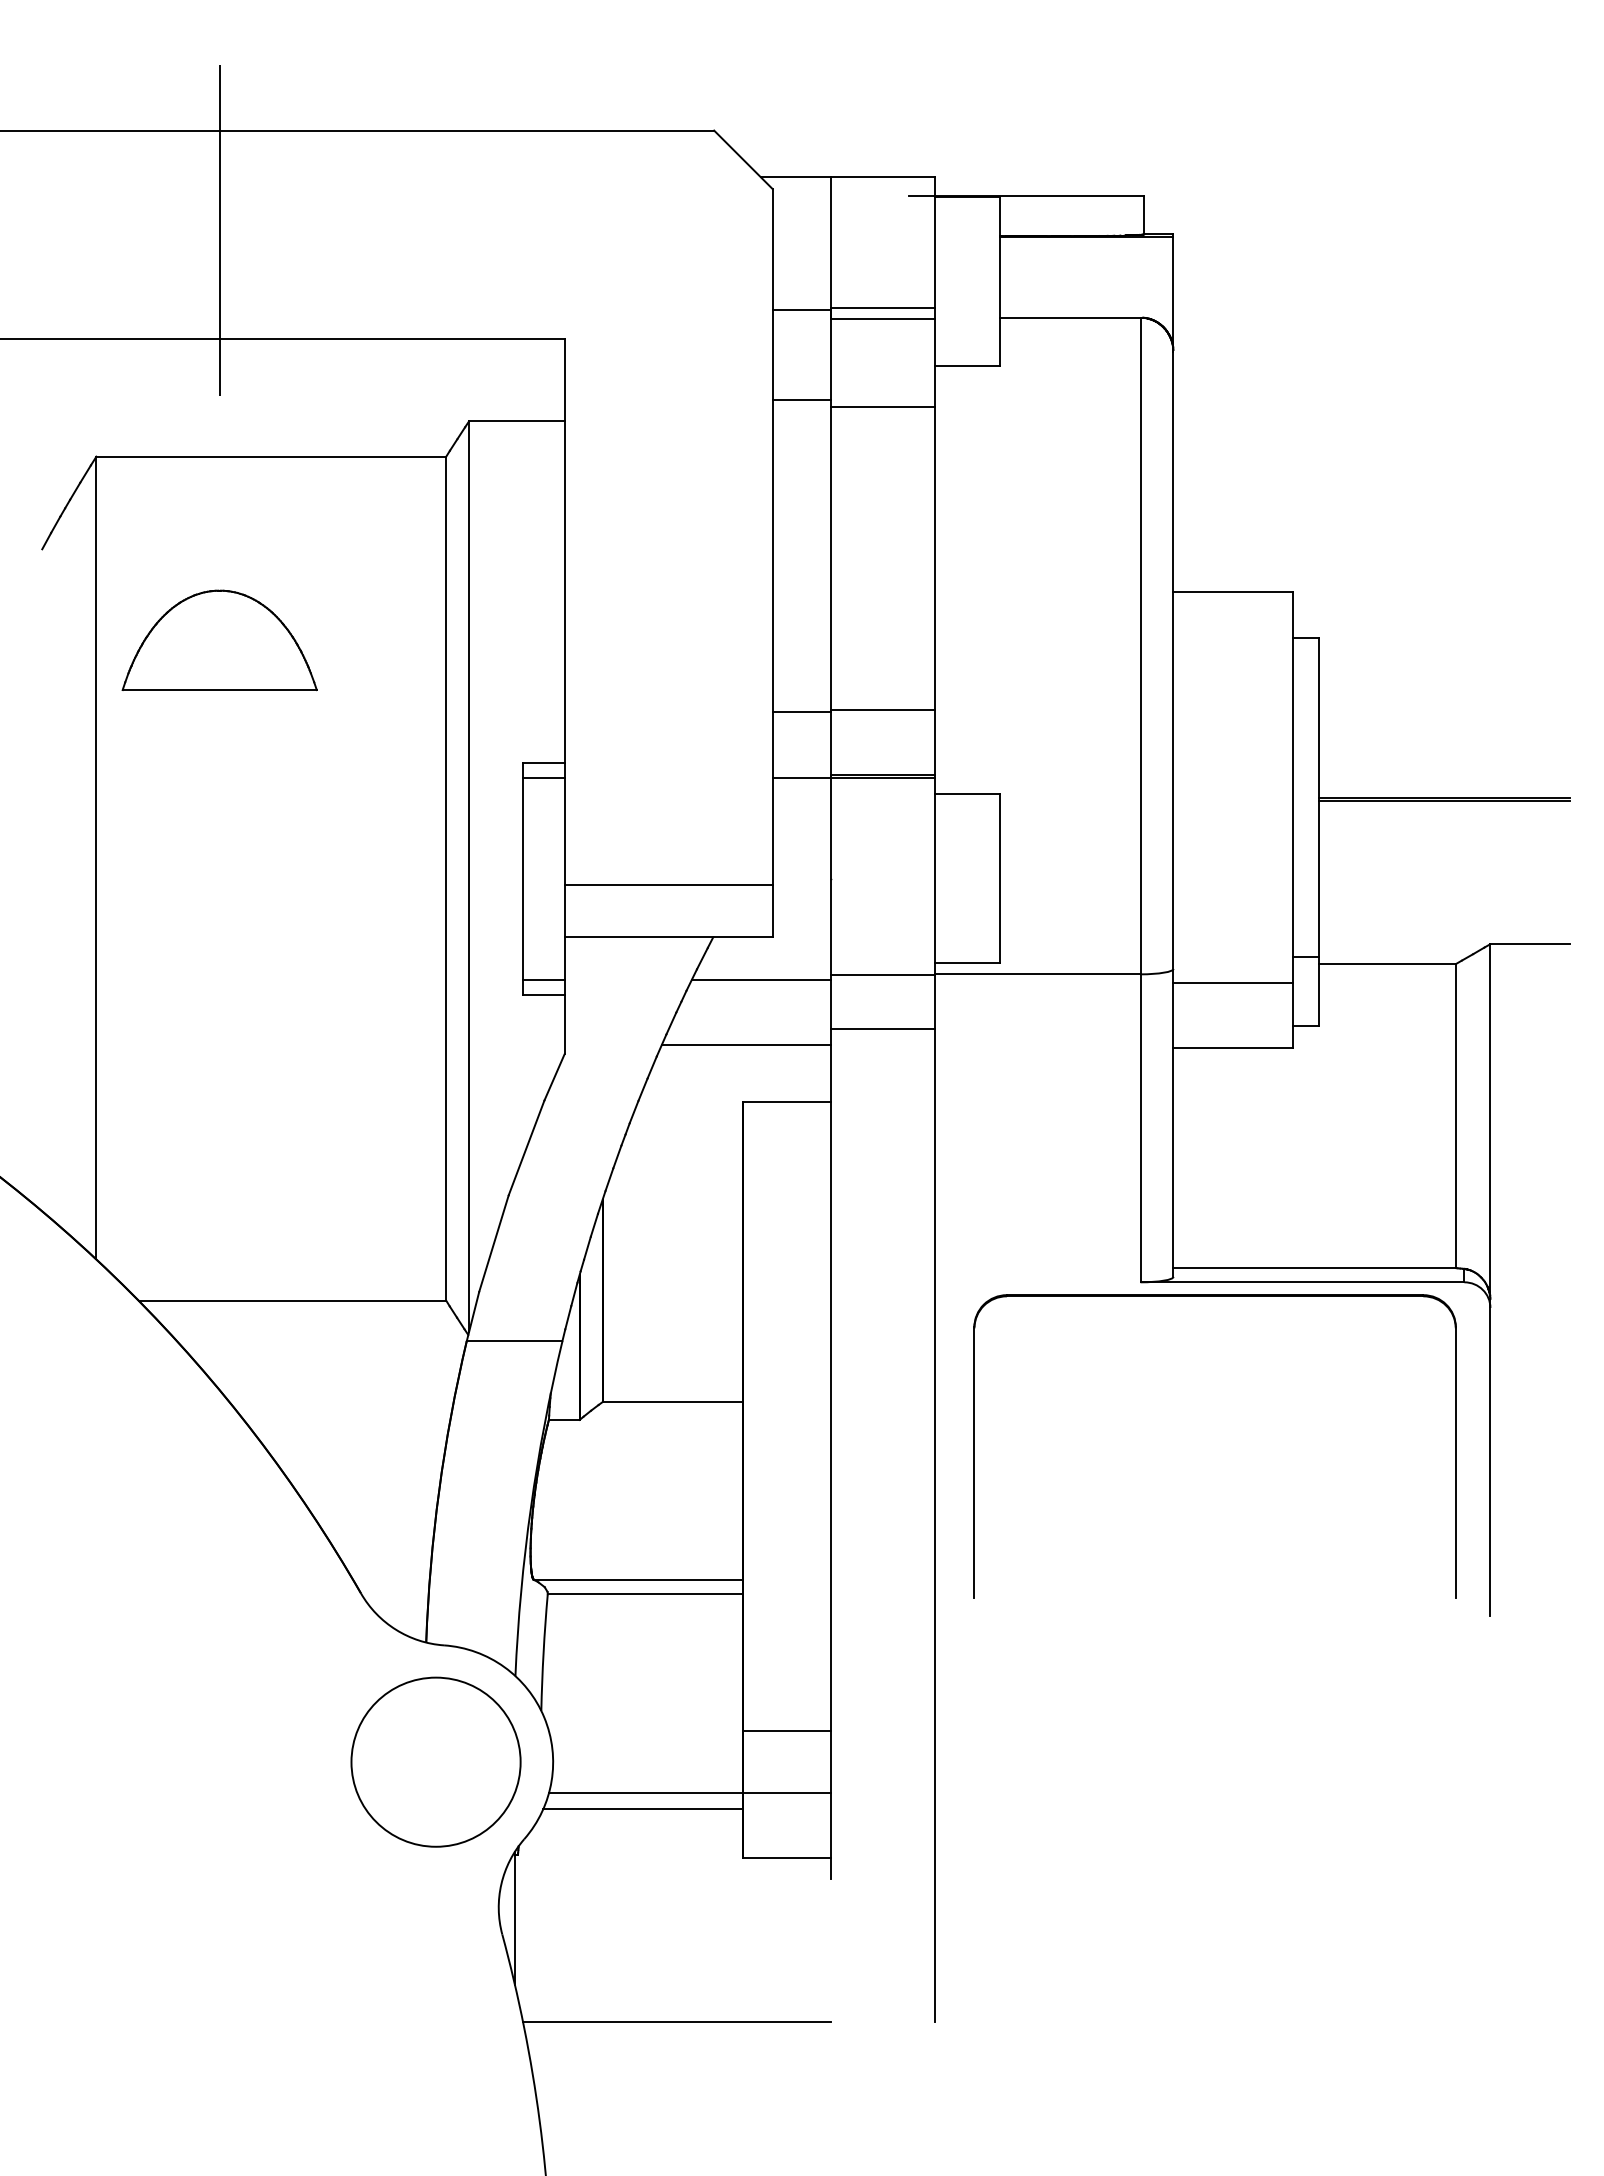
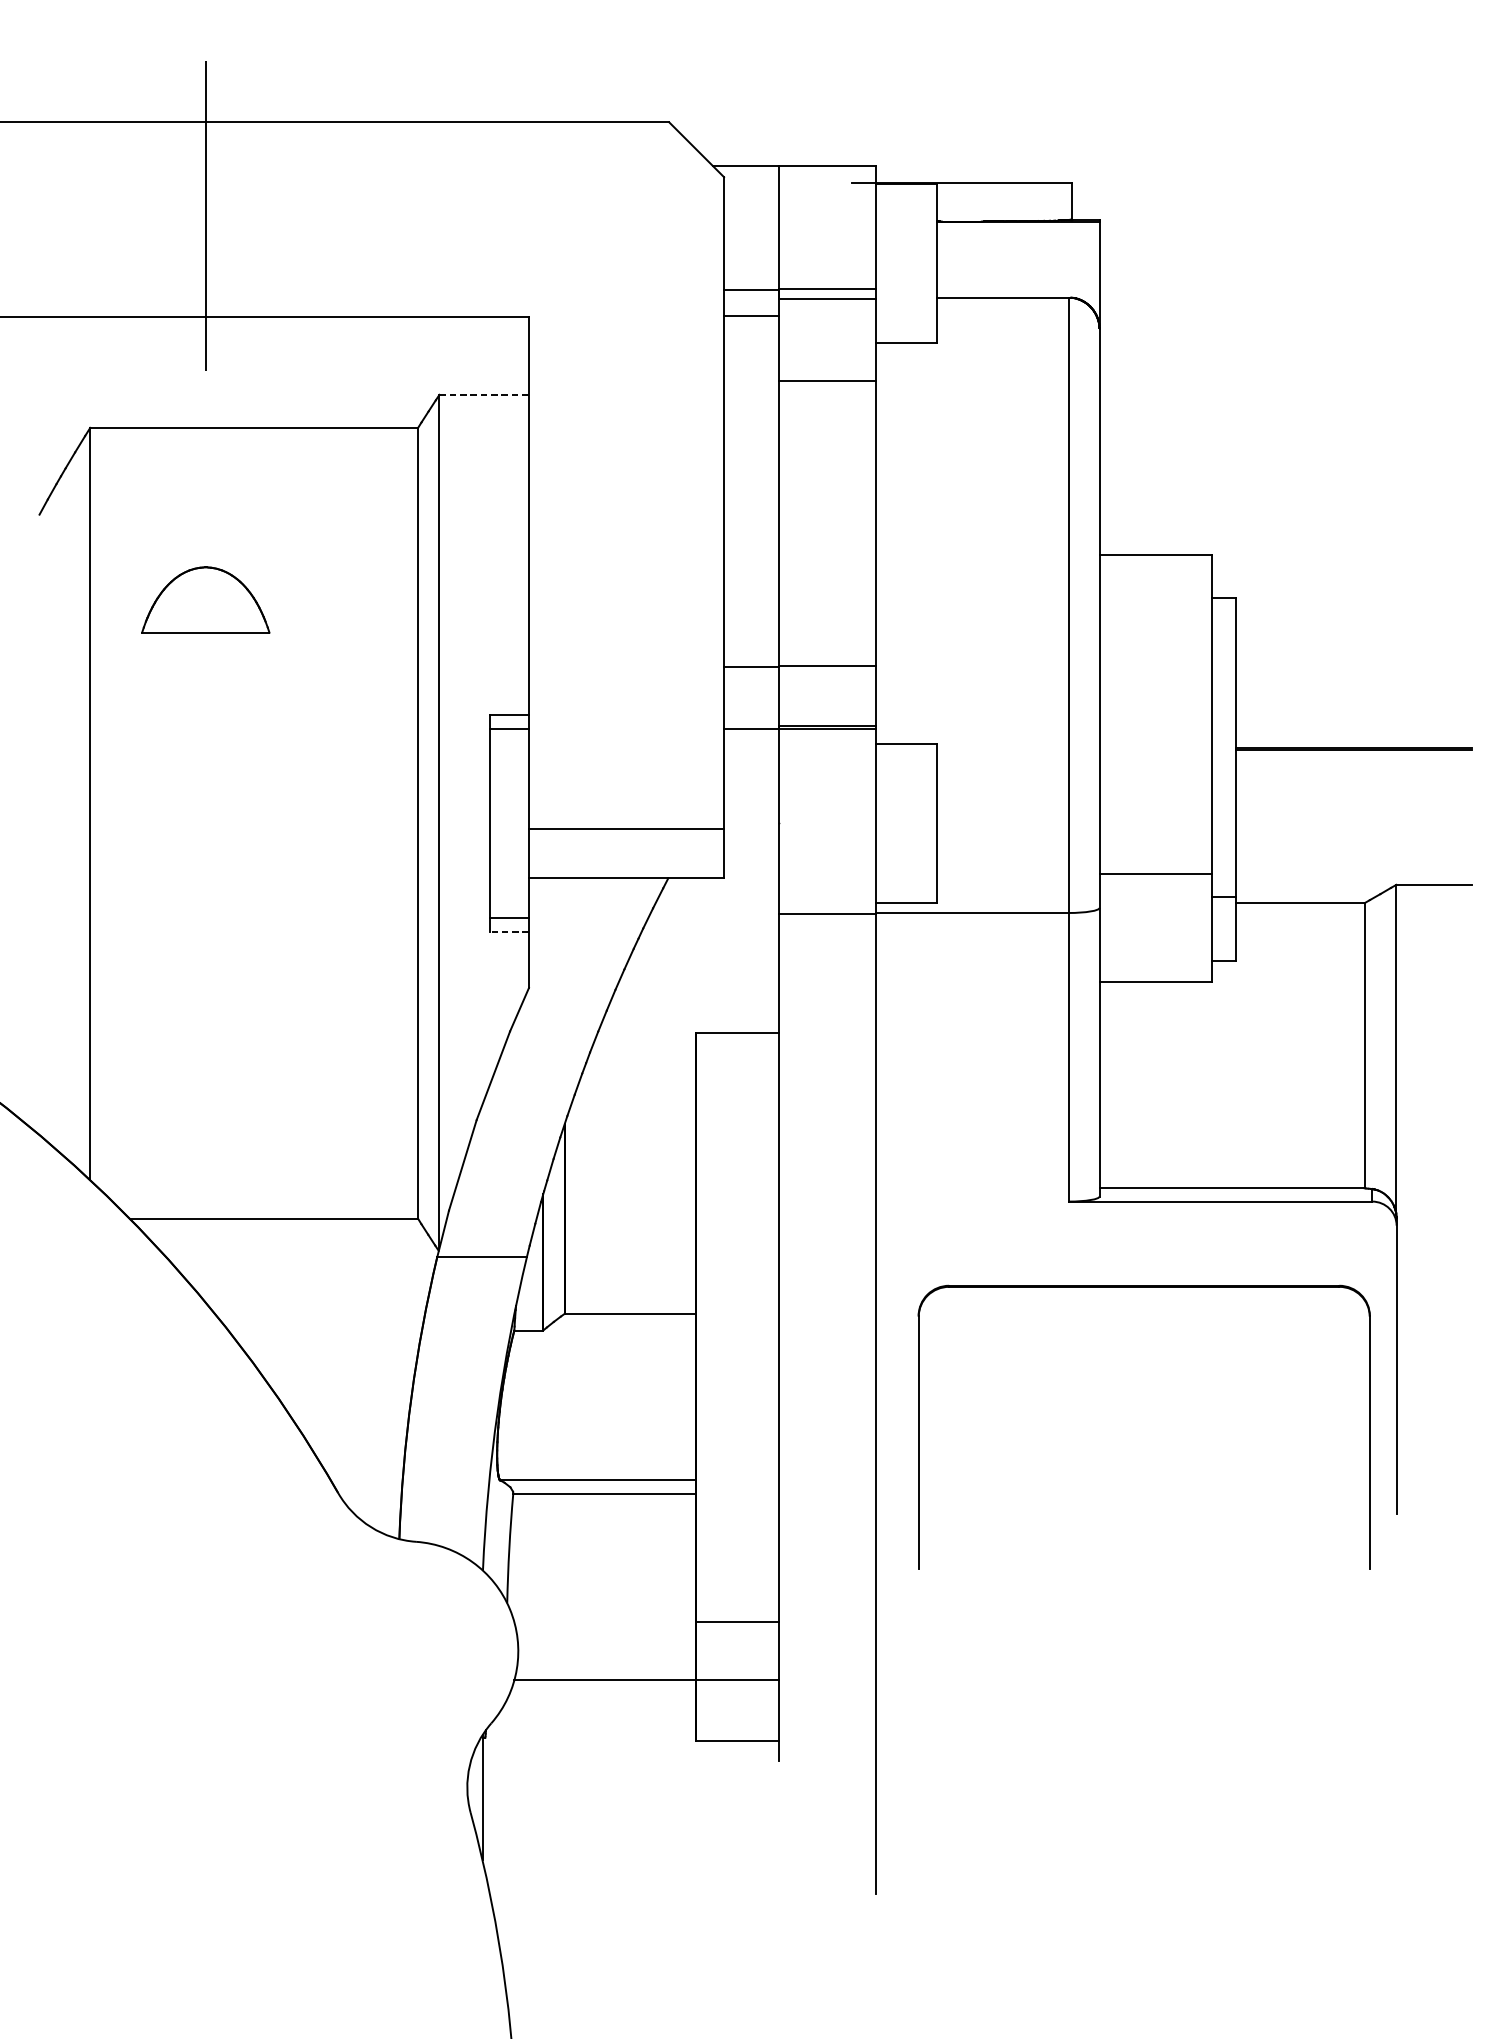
line: (801, 399) -> (751, 315), moved
line: (516, 421) -> (483, 394), solid -> dashed
part: (219, 640) -> (205, 600), size x0.7
line: (761, 979) -> (713, 917), removed
line: (1233, 983) -> (1155, 873), moved
line: (543, 994) -> (509, 931), solid -> dashed
line: (883, 1029) -> (827, 964), removed
line: (746, 1045) -> (699, 979), removed
part: (1214, 1296) -> (1143, 1287), moved
circle: (435, 1761) -> (408, 1650), removed
line: (643, 1808) -> (602, 1694), removed
line: (677, 2022) -> (634, 1895), removed

